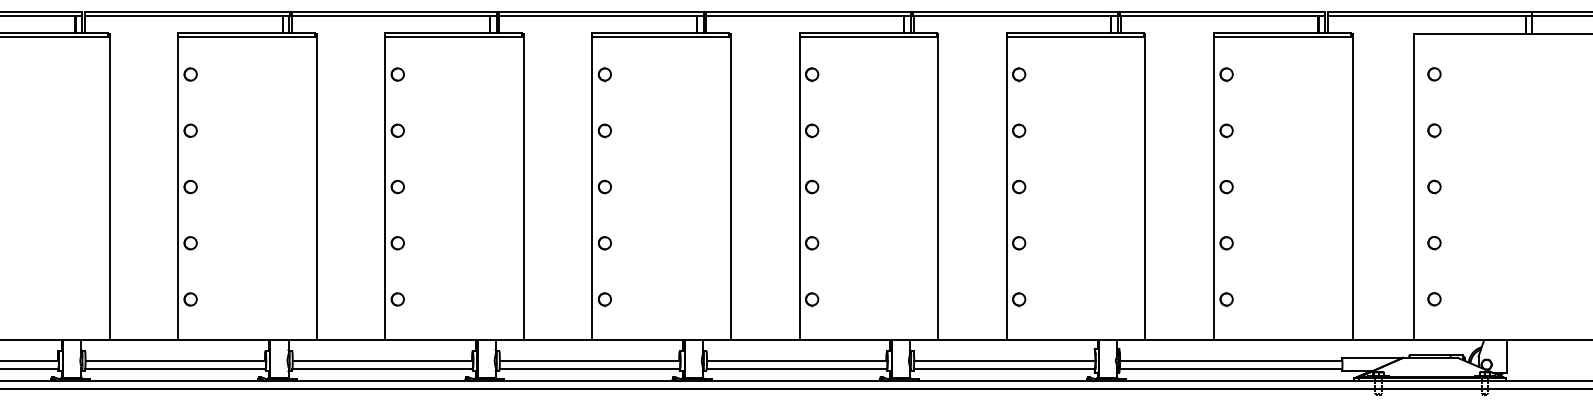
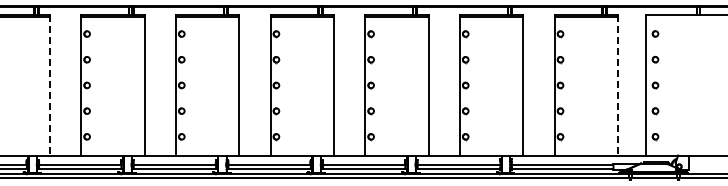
line: (110, 187) -> (50, 85), solid -> dashed
line: (1353, 187) -> (618, 85), solid -> dashed

